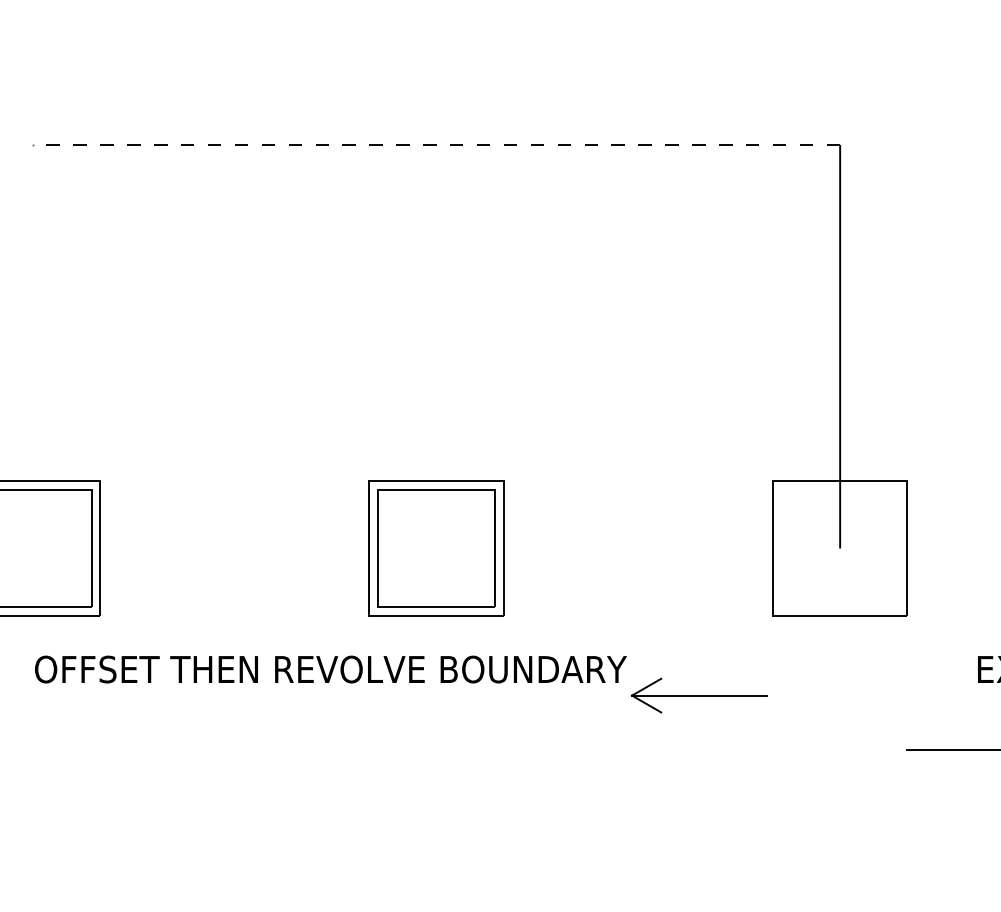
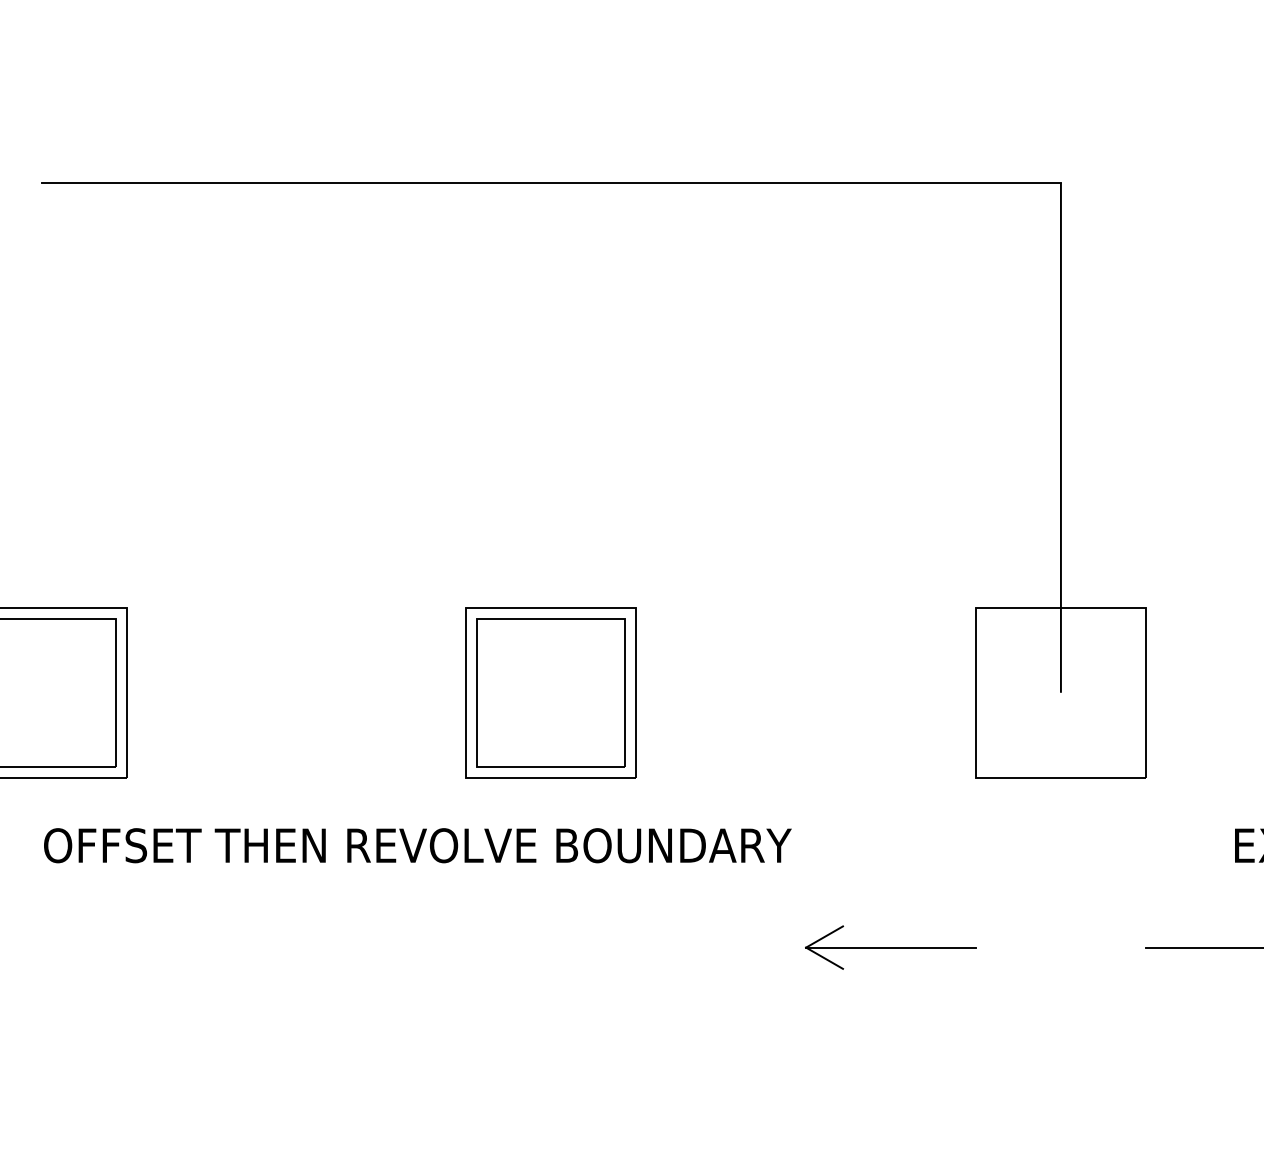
line: (436, 145) -> (551, 183), dashed -> solid
part: (698, 695) -> (890, 947), moved

